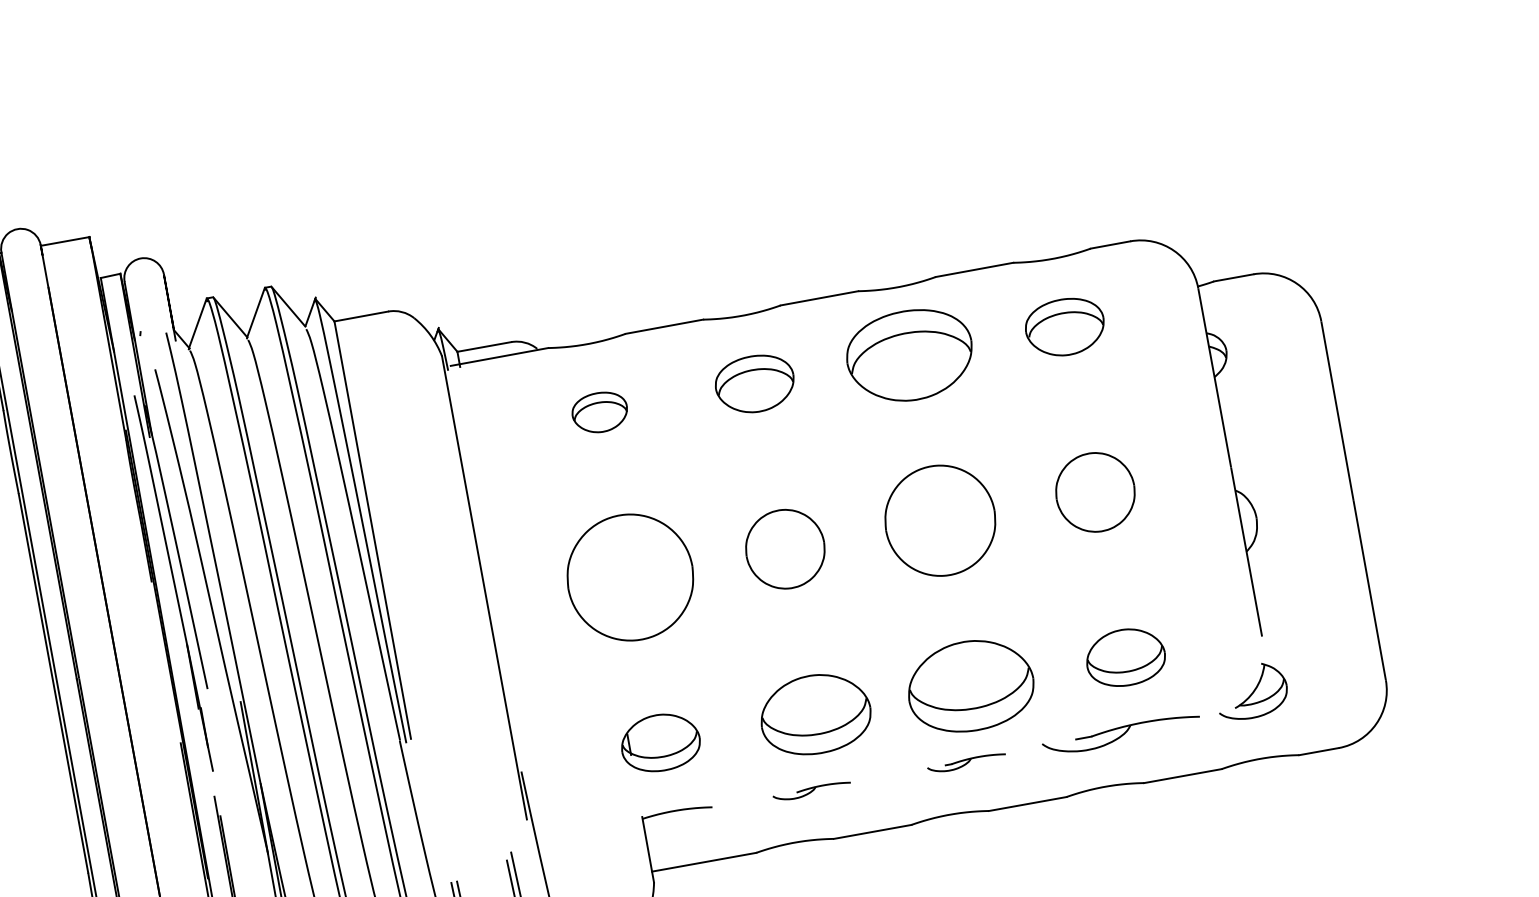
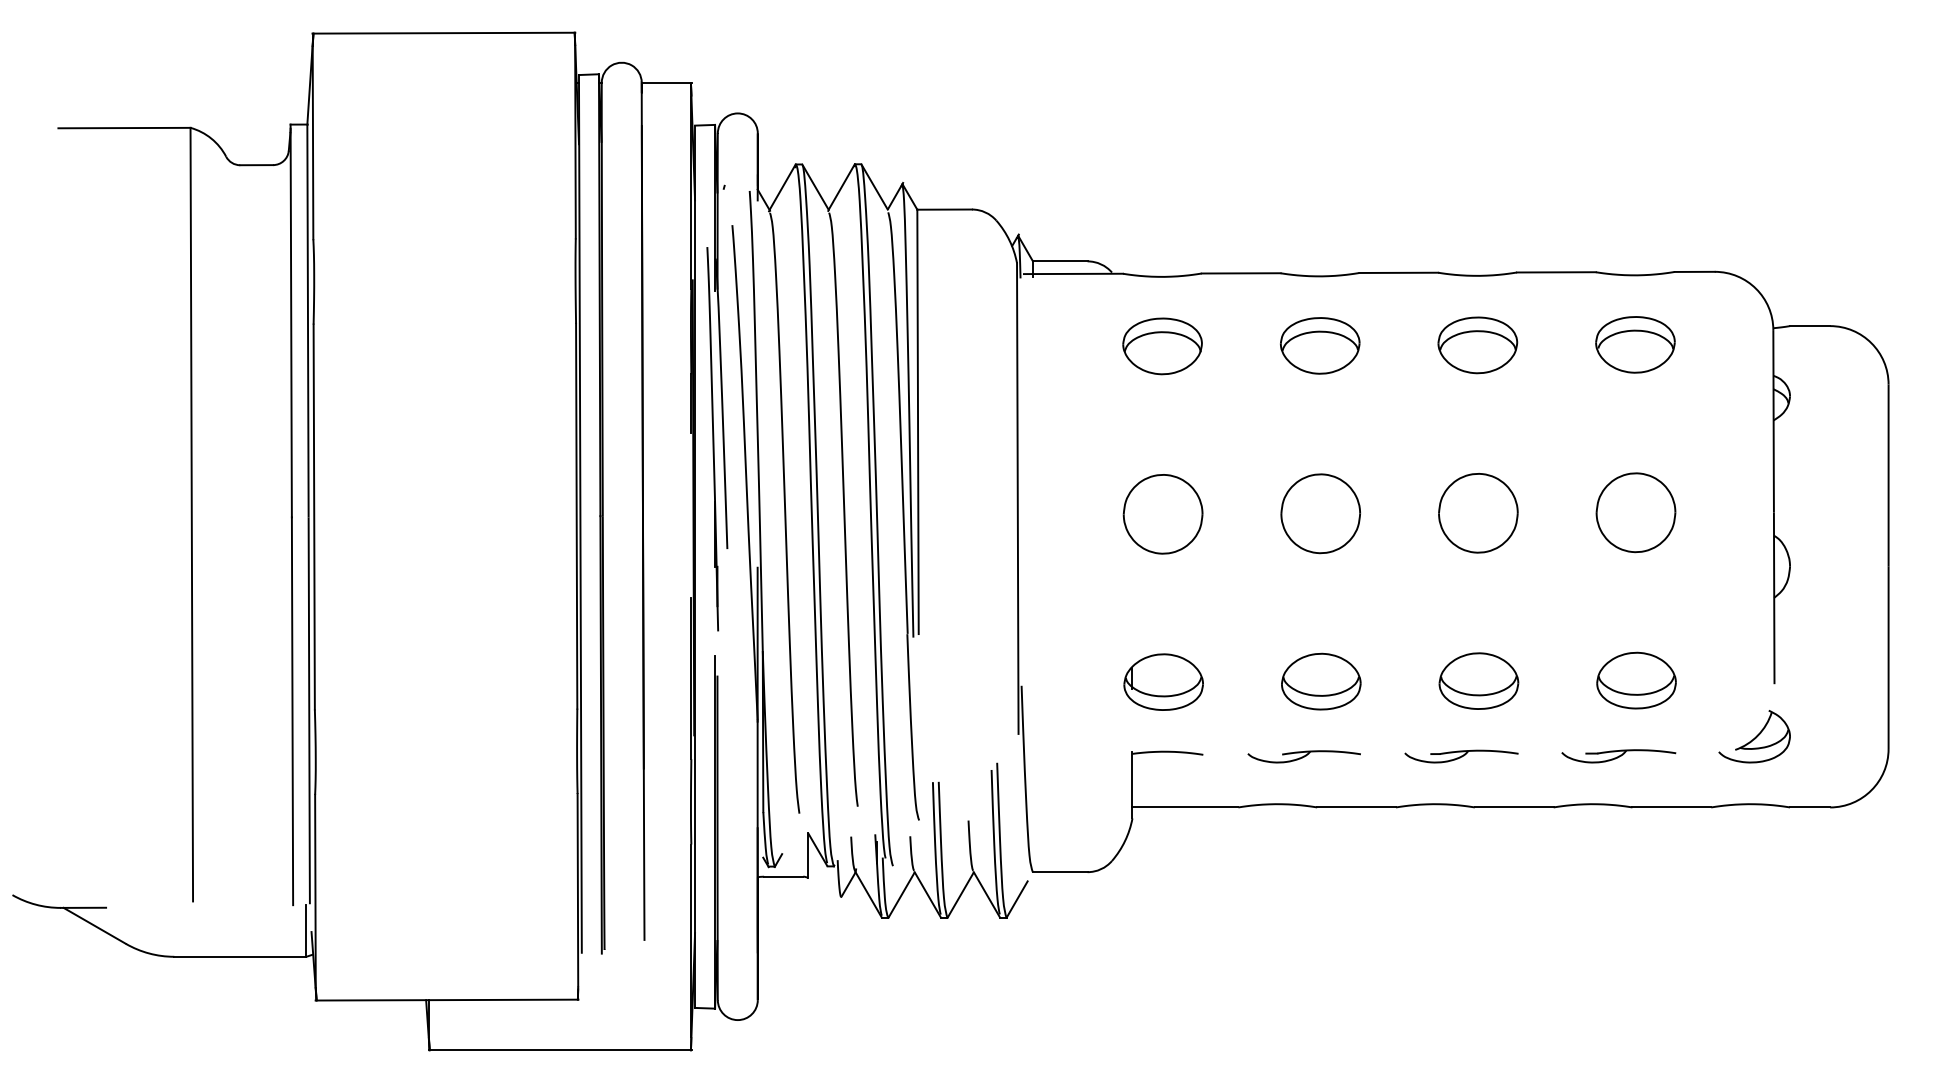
part: (909, 355) -> (1477, 345), size x0.62
part: (599, 412) -> (1162, 346), size x1.43
part: (940, 521) -> (1478, 513), size x0.71
part: (629, 577) -> (1162, 514), size x0.62
part: (970, 685) -> (1478, 680), size x0.62
part: (815, 714) -> (1321, 681), size x0.71
part: (1121, 735) -> (1618, 756), size x0.71
part: (966, 763) -> (1461, 756), size x1.43
part: (811, 791) -> (1303, 756), size x1.43

